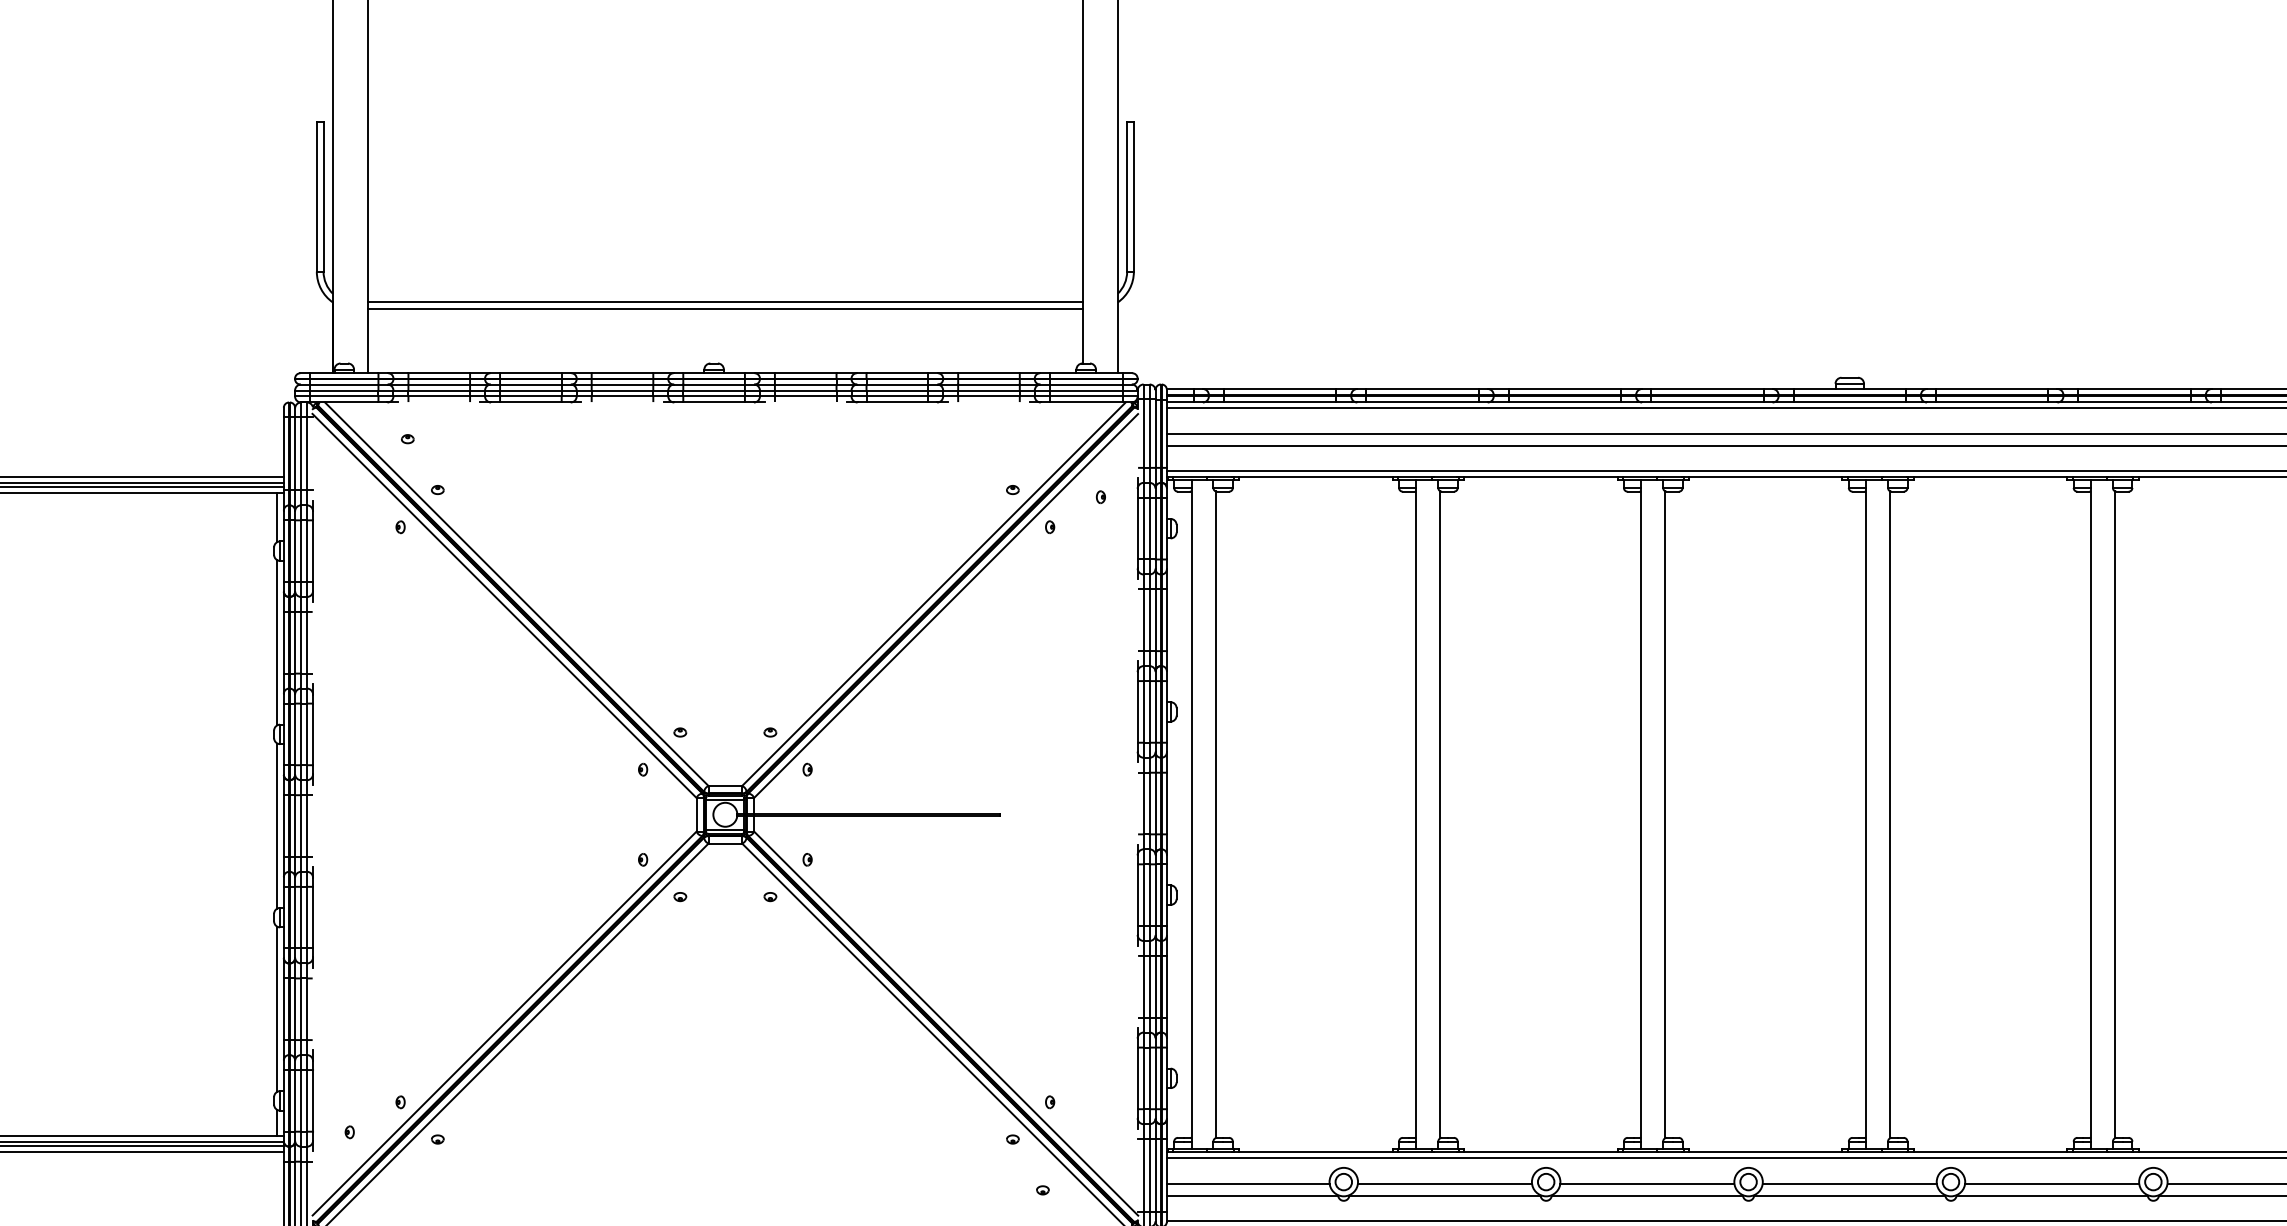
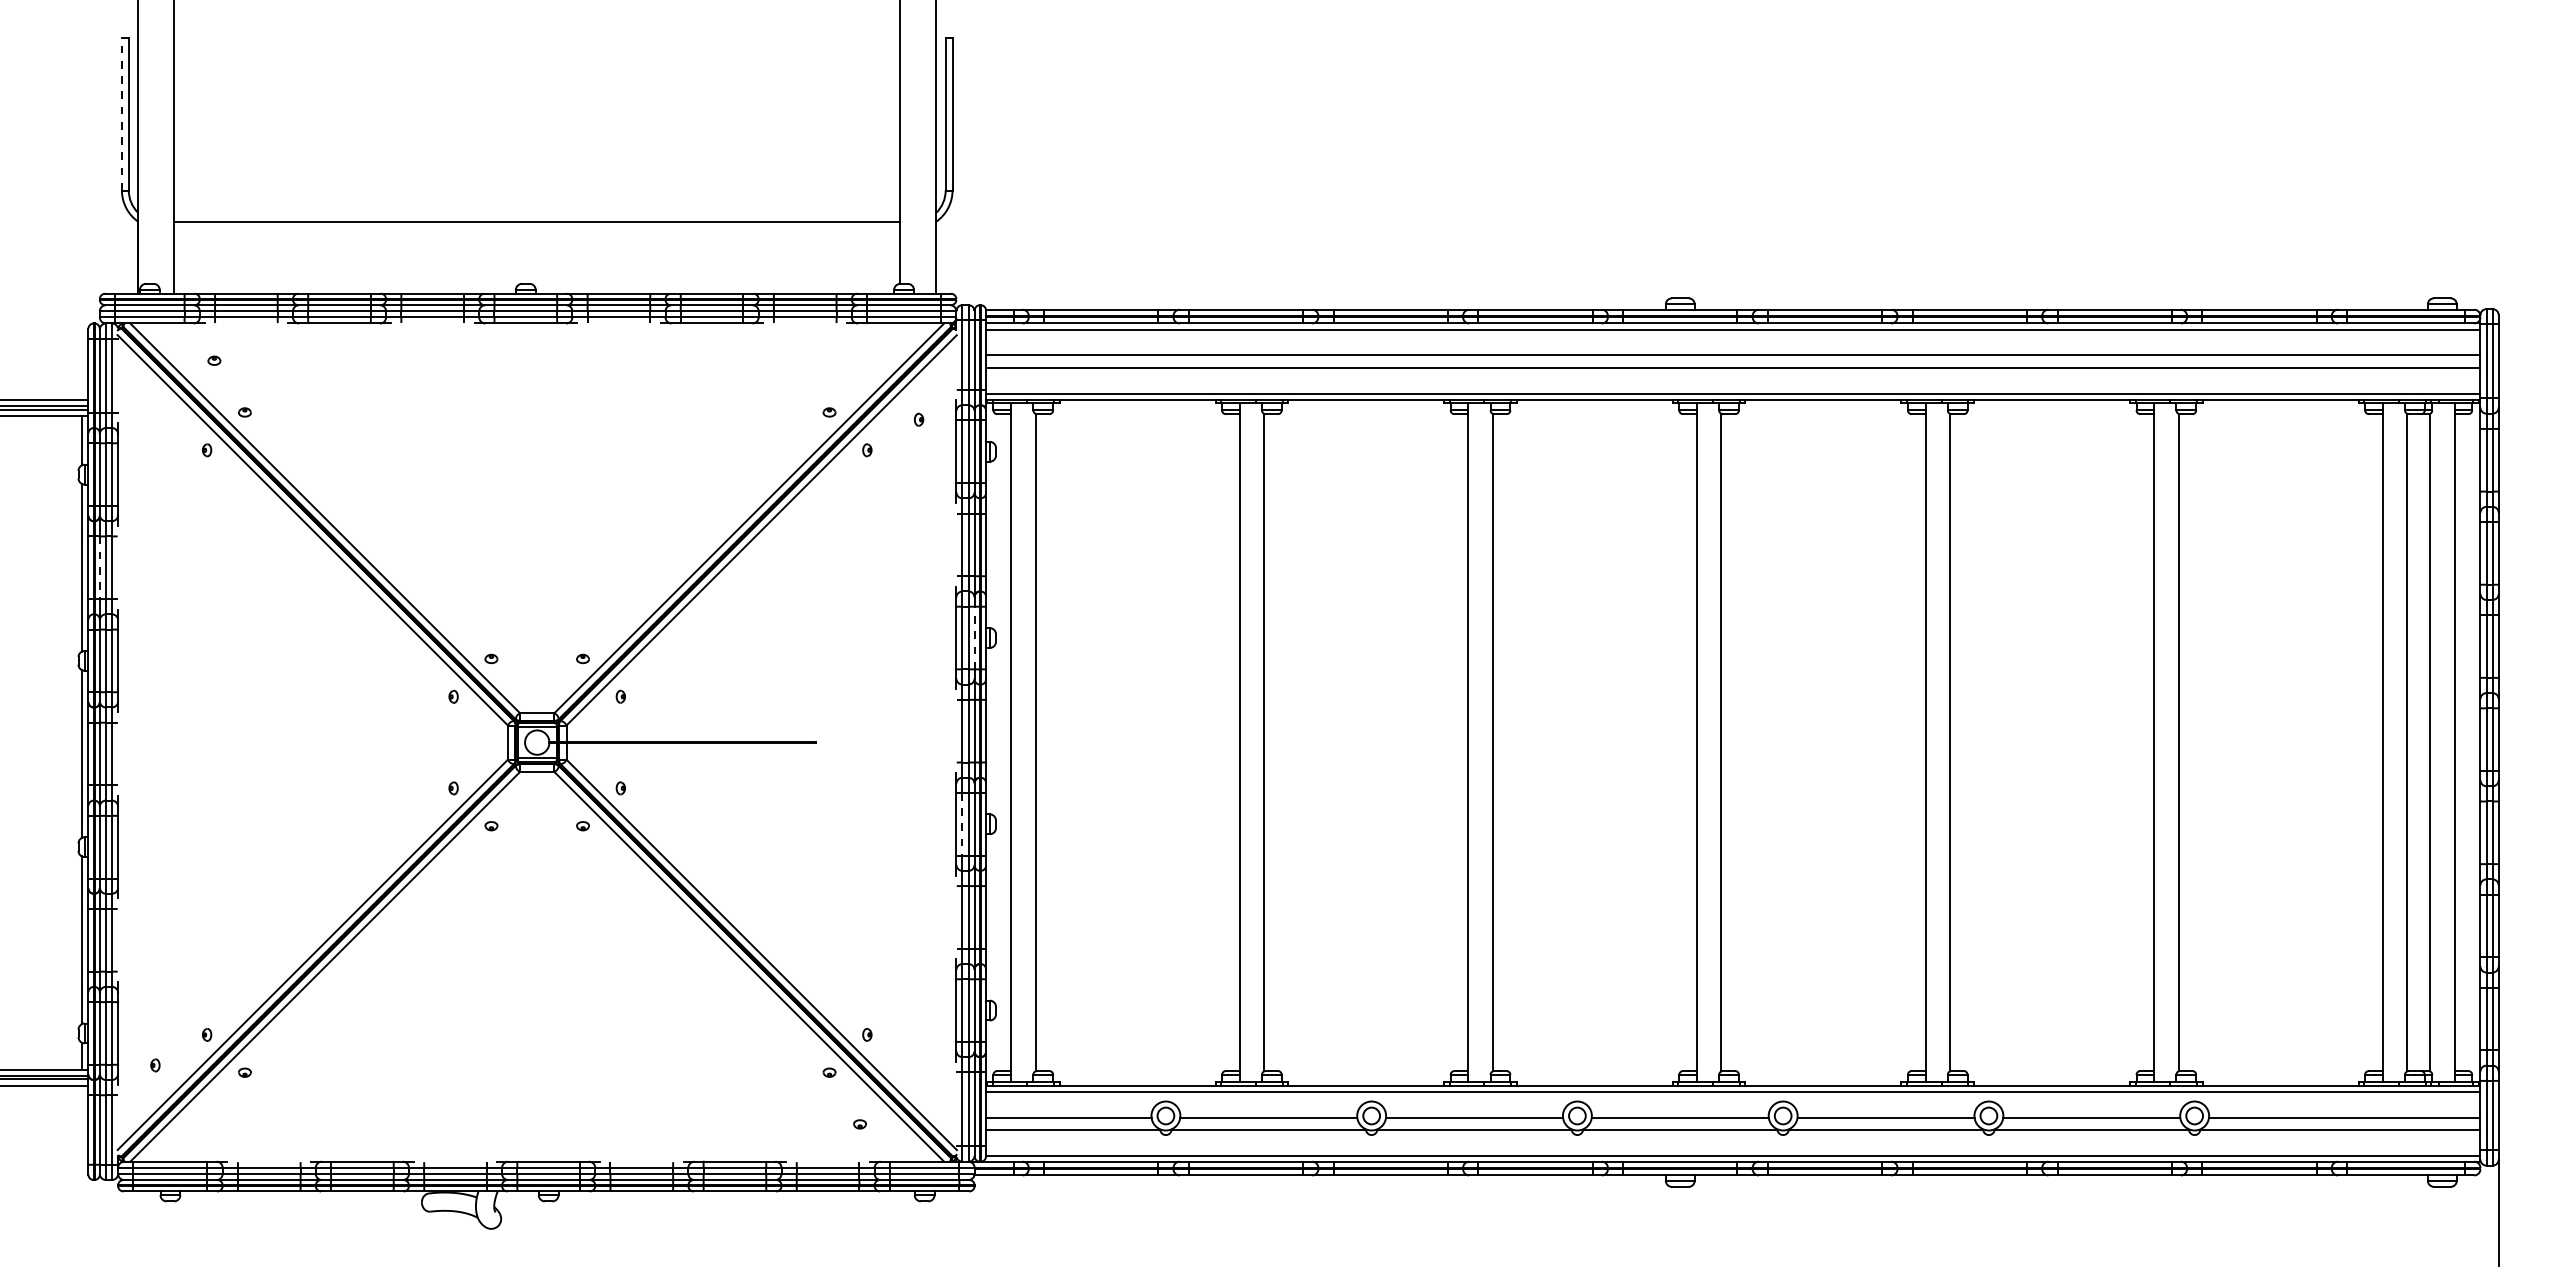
line: (316, 195) -> (121, 113), solid -> dashed
line: (725, 309) -> (537, 228), removed
line: (294, 643) -> (99, 568), solid -> dashed
line: (1155, 711) -> (974, 637), solid -> dashed
line: (1143, 895) -> (962, 824), solid -> dashed

